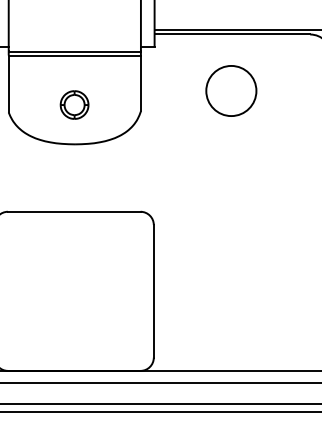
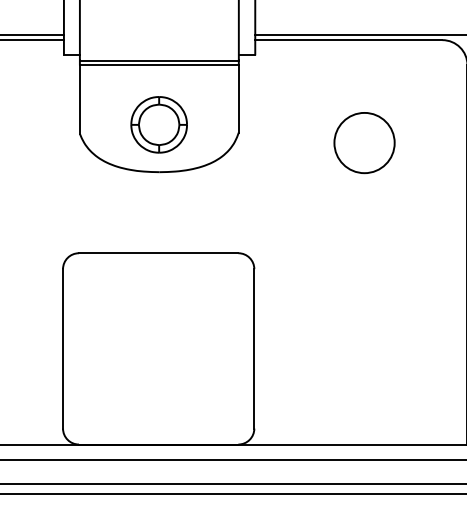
circle: (231, 91) -> (364, 143), moved
part: (74, 104) -> (158, 124), size x1.67

